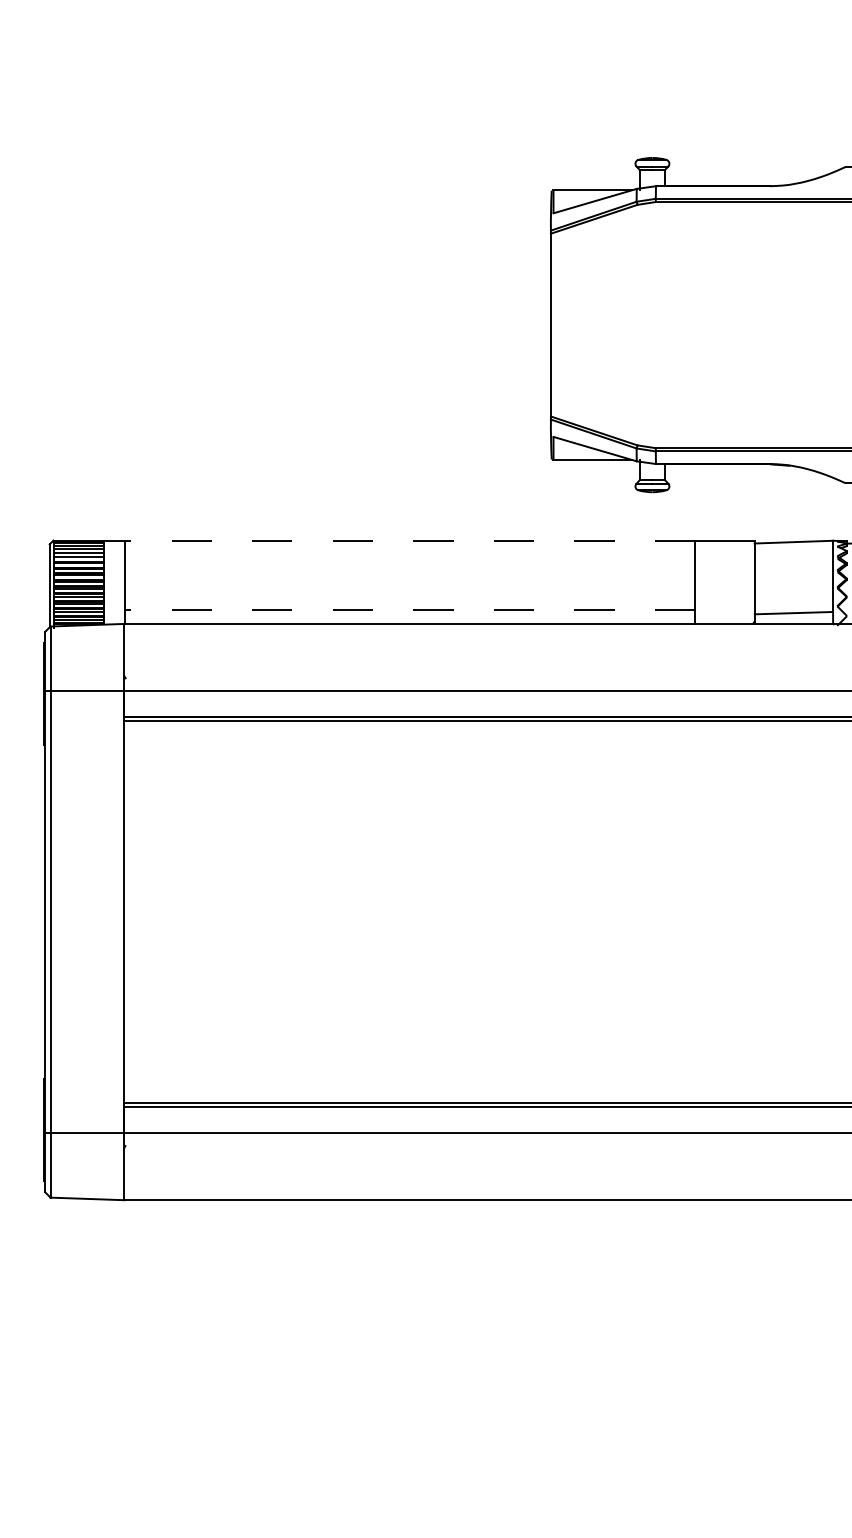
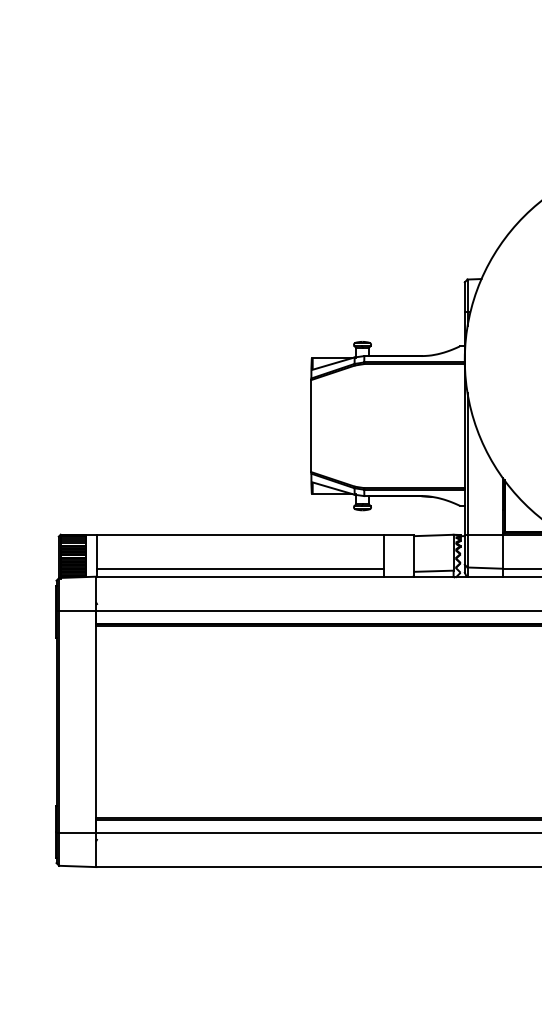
line: (410, 540) -> (240, 534), dashed -> solid
line: (410, 609) -> (240, 569), dashed -> solid

